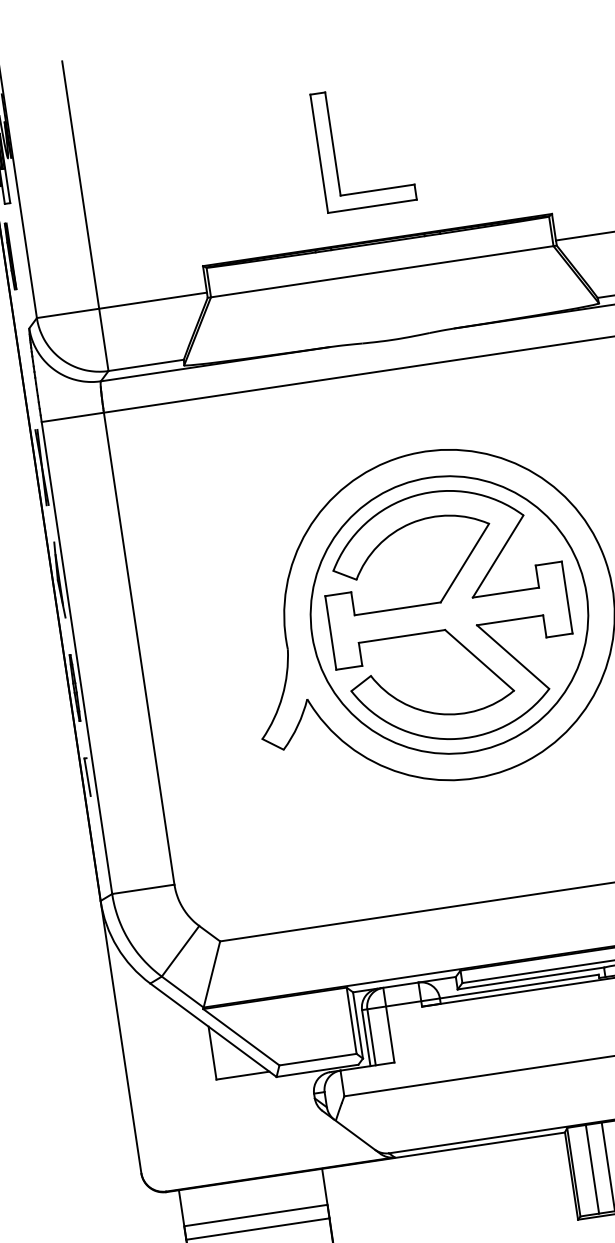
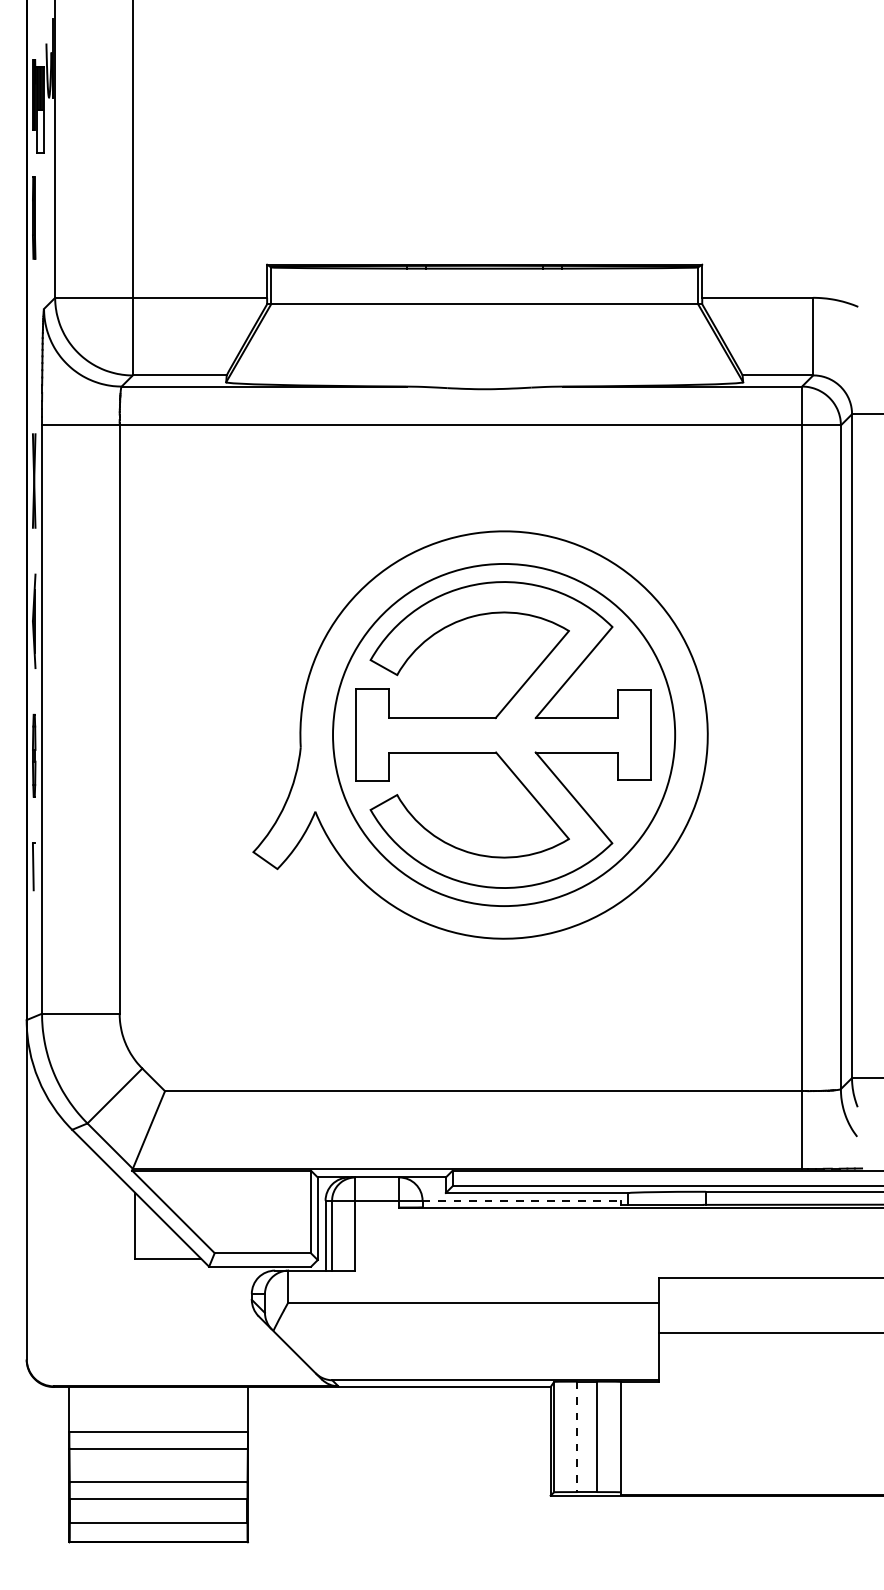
part: (334, 151) -> (448, 148), removed
line: (519, 986) -> (521, 1200), solid -> dashed
line: (592, 1169) -> (577, 1437), solid -> dashed

